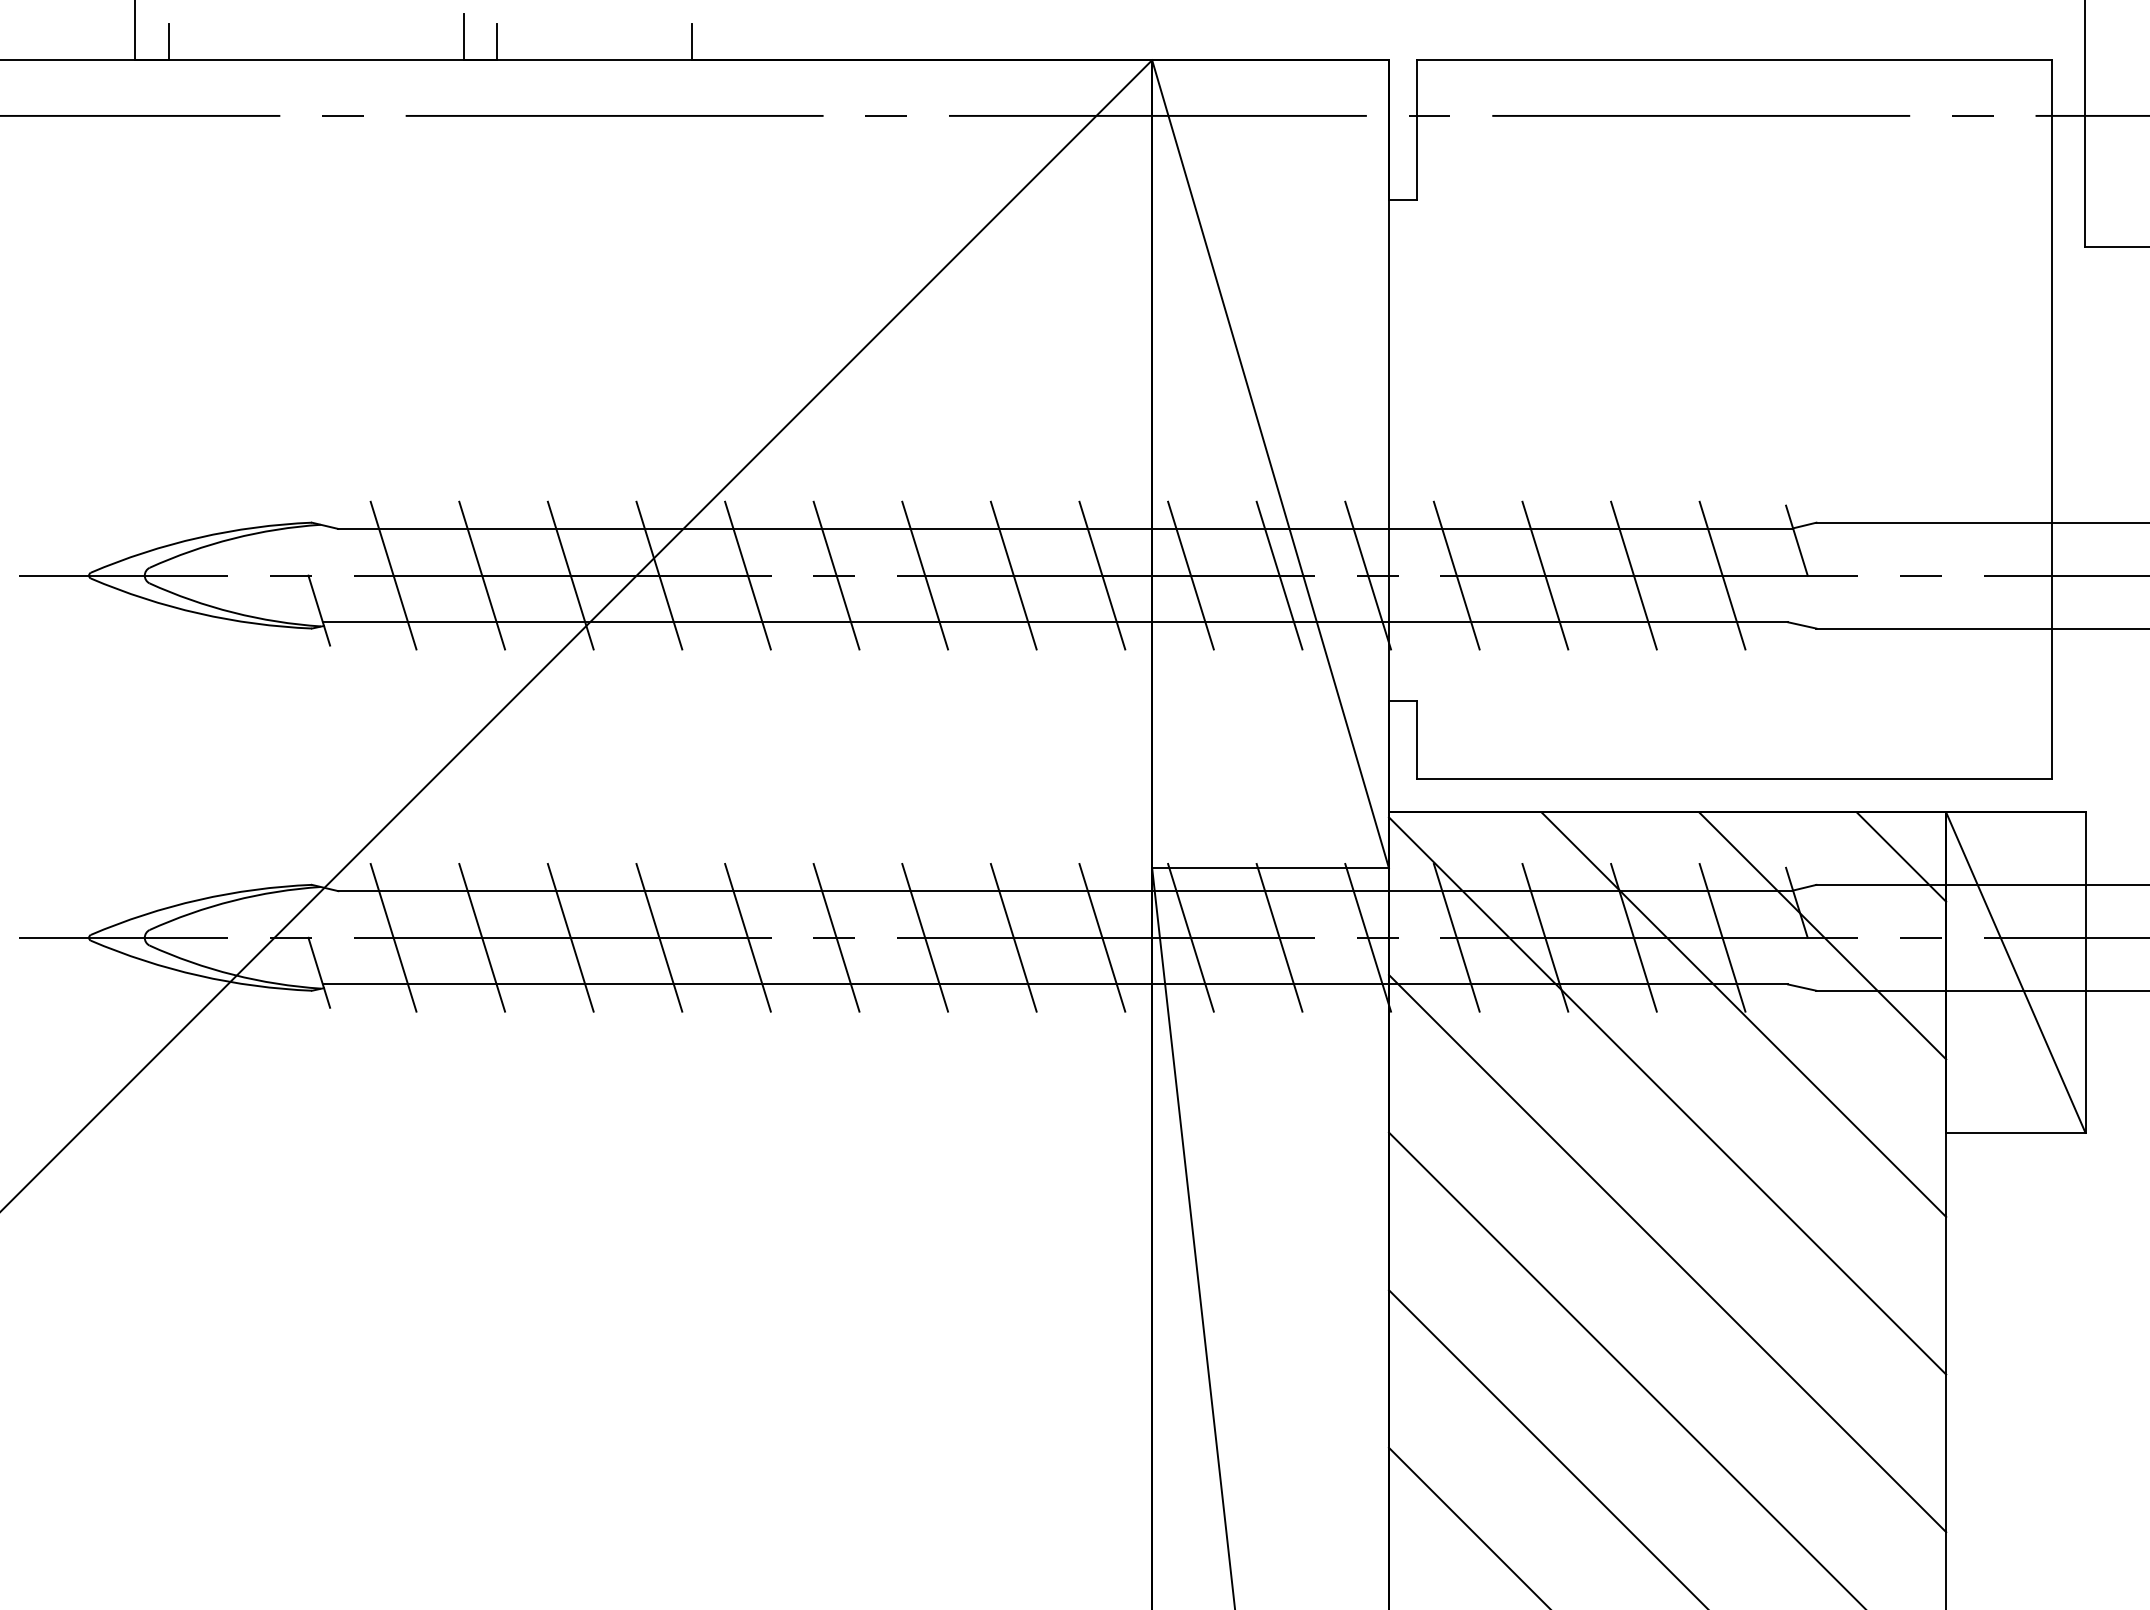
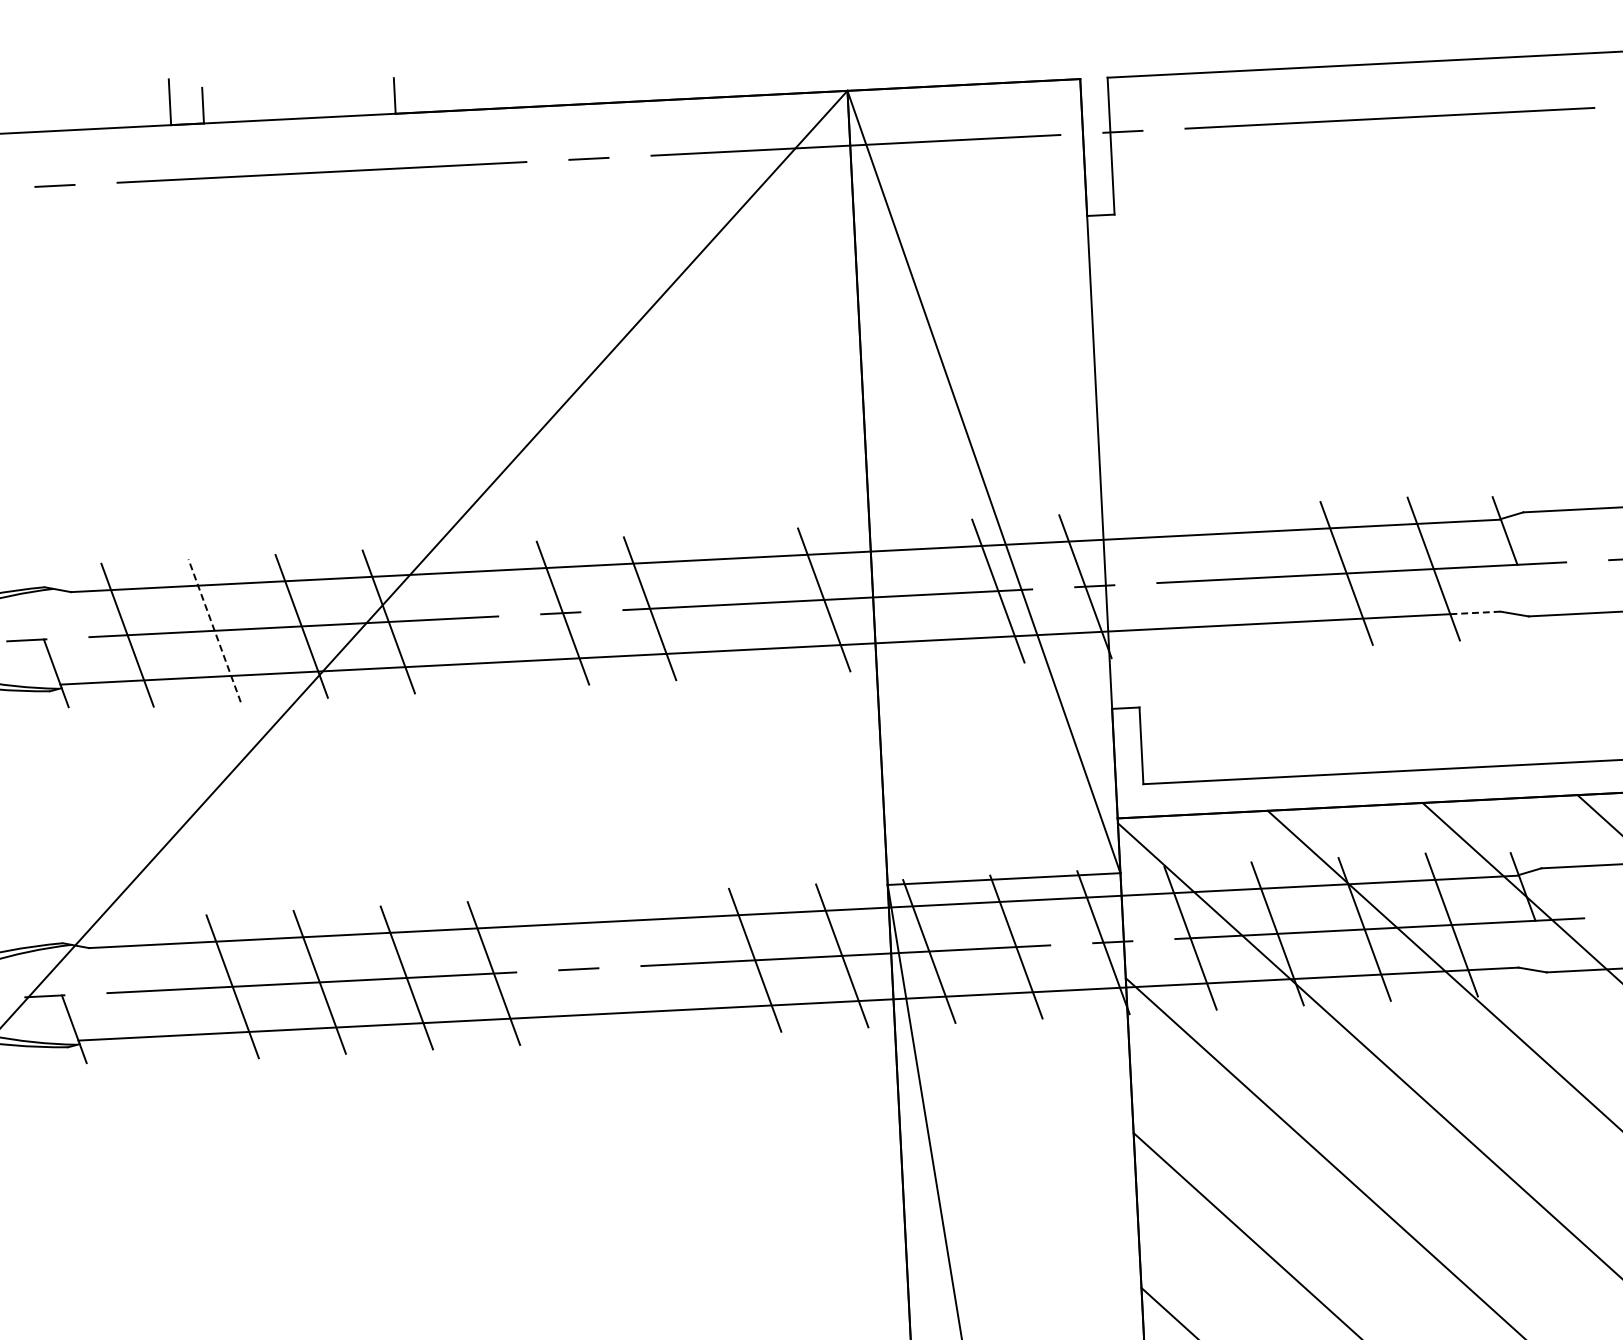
line: (482, 575) -> (214, 630), solid -> dashed
line: (747, 575) -> (475, 617), removed
line: (1013, 575) -> (736, 604), removed
line: (1190, 575) -> (910, 595), removed
line: (1456, 575) -> (1172, 582), removed
line: (1545, 575) -> (1259, 577), removed
line: (1762, 622) -> (1475, 613), solid -> dashed
line: (393, 937) -> (145, 990), removed
line: (836, 937) -> (580, 968), removed
line: (925, 937) -> (668, 964), removed

